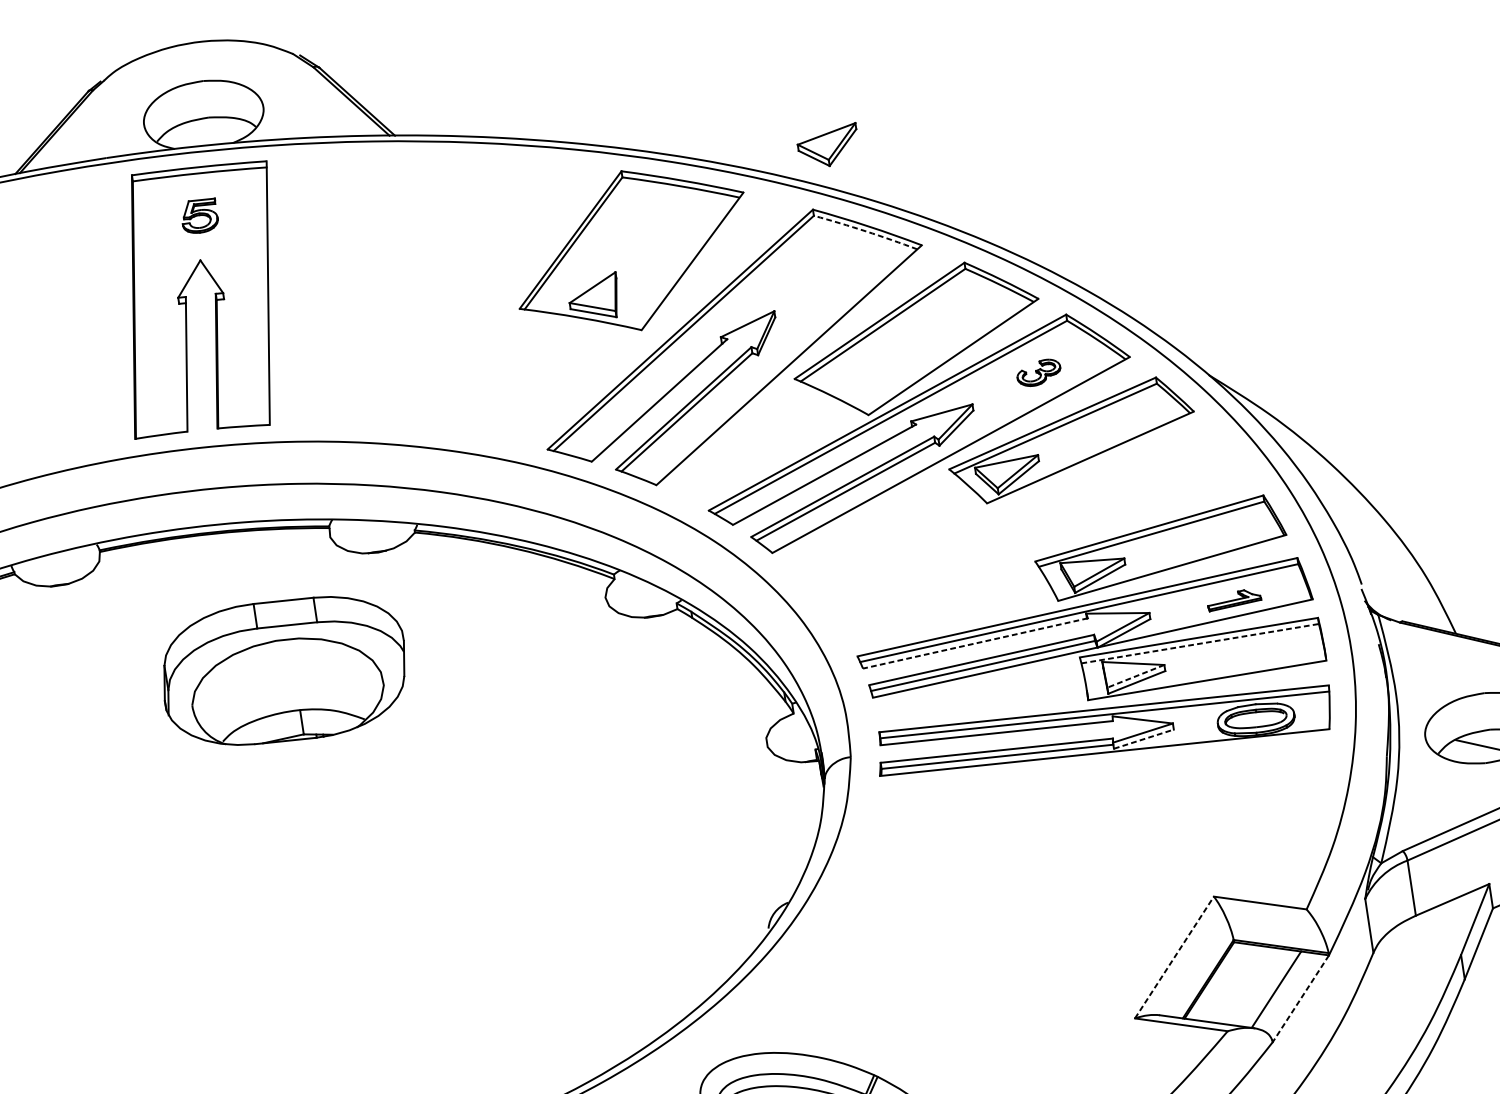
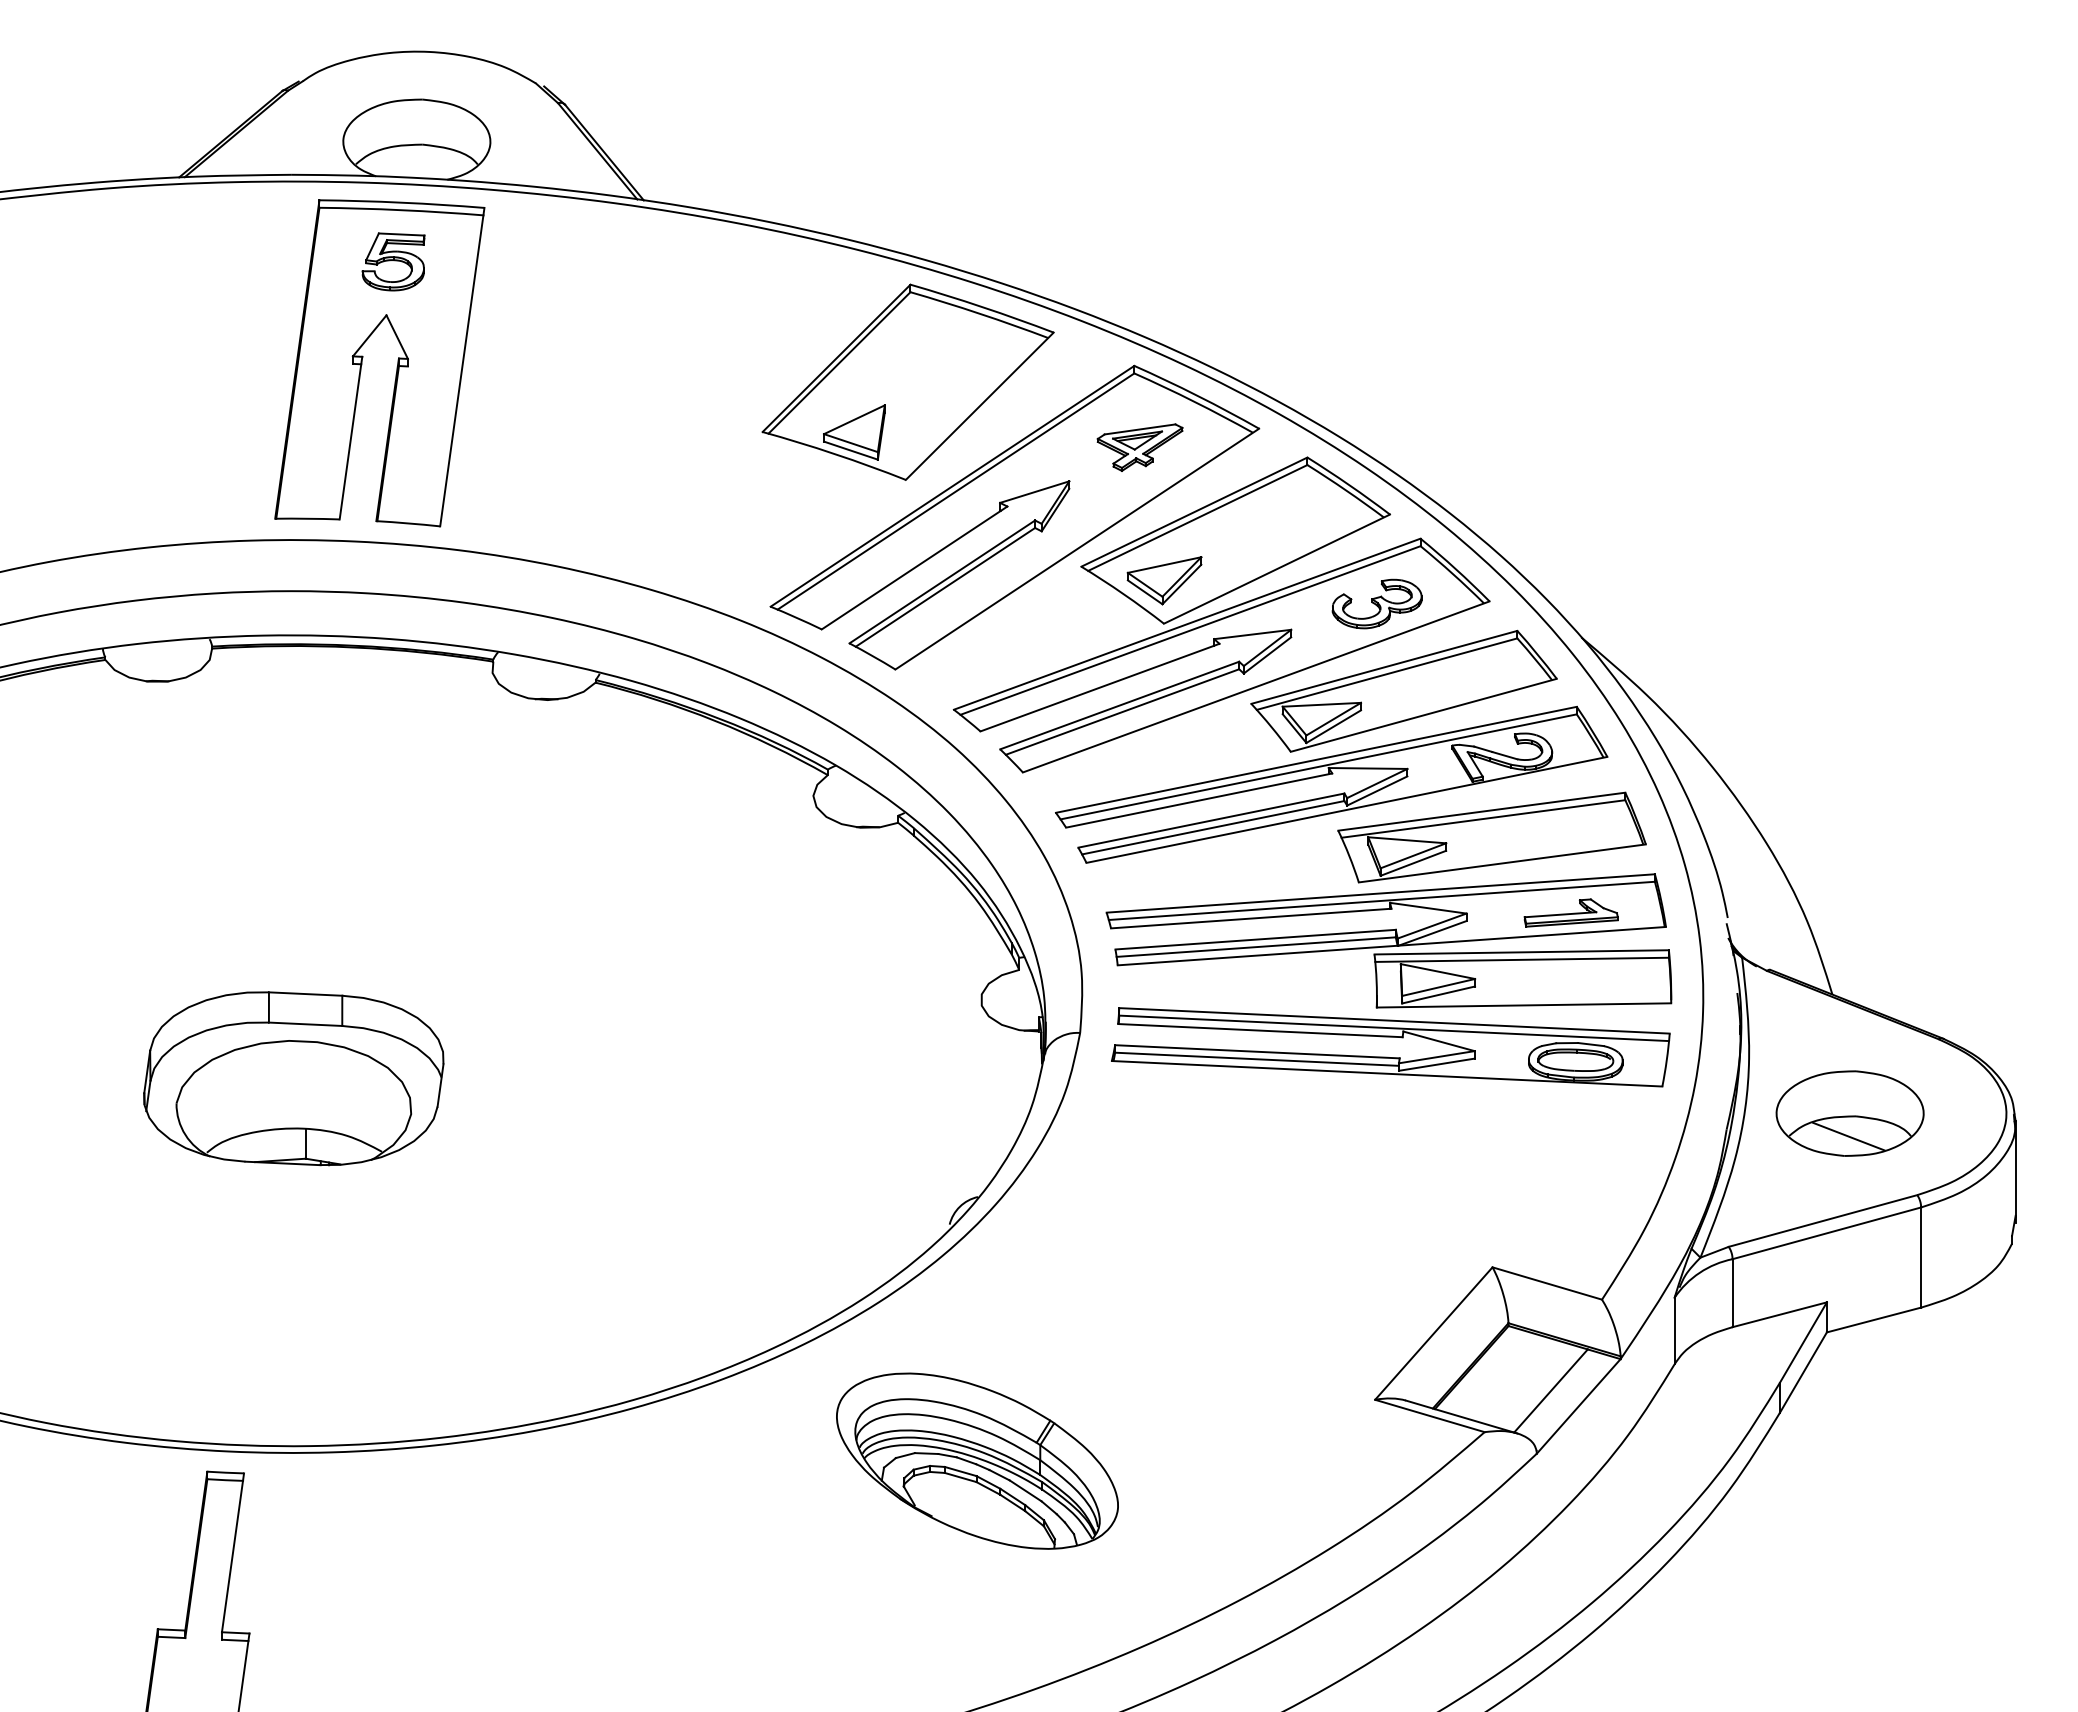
part: (828, 146) -> (1164, 580), moved
part: (199, 215) -> (393, 261), size x1.43
arc: (866, 231) -> (1194, 401), dashed -> solid
part: (827, 275) -> (1139, 447), added
part: (1038, 372) -> (1376, 603), size x1.67
part: (1020, 517) -> (1328, 775), added
part: (1233, 599) -> (1570, 912), size x1.43
line: (975, 643) -> (1251, 918), dashed -> solid
line: (1200, 643) -> (1522, 959), dashed -> solid
part: (284, 670) -> (293, 1078), moved
line: (1135, 676) -> (1438, 987), dashed -> solid
line: (1144, 738) -> (1437, 1064), dashed -> solid
line: (1174, 957) -> (1434, 1333), dashed -> solid
line: (1300, 998) -> (1578, 1406), dashed -> solid

